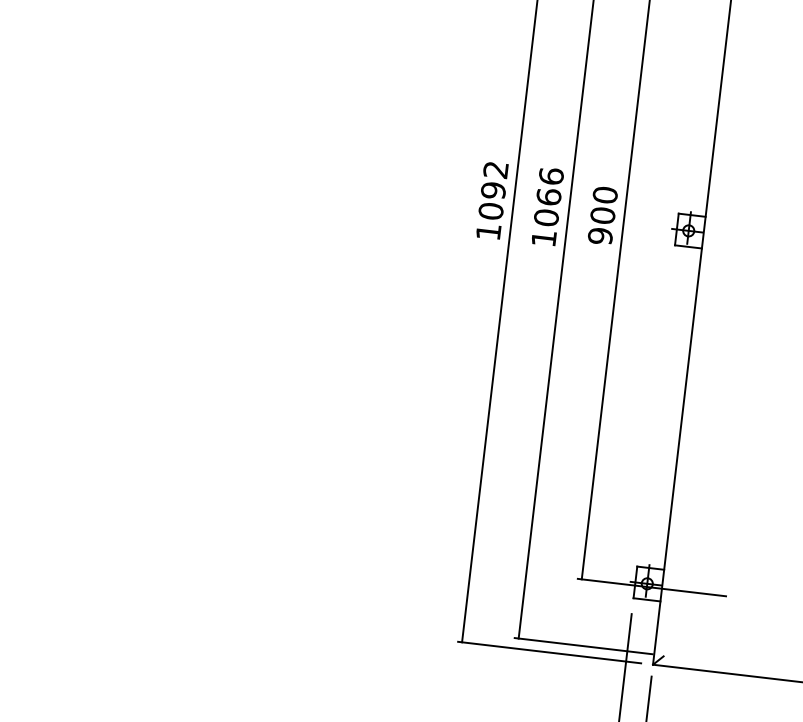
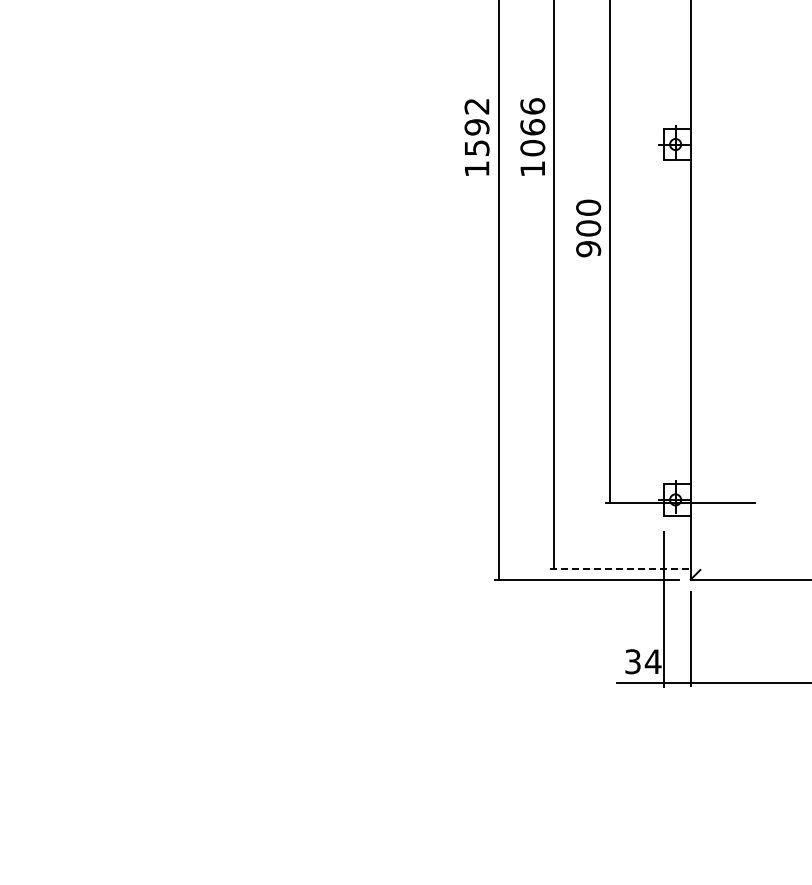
text: (490, 211) -> (476, 148), 1092 -> 1592
text: (602, 215) -> (588, 228), moved
line: (583, 646) -> (619, 569), solid -> dashed

